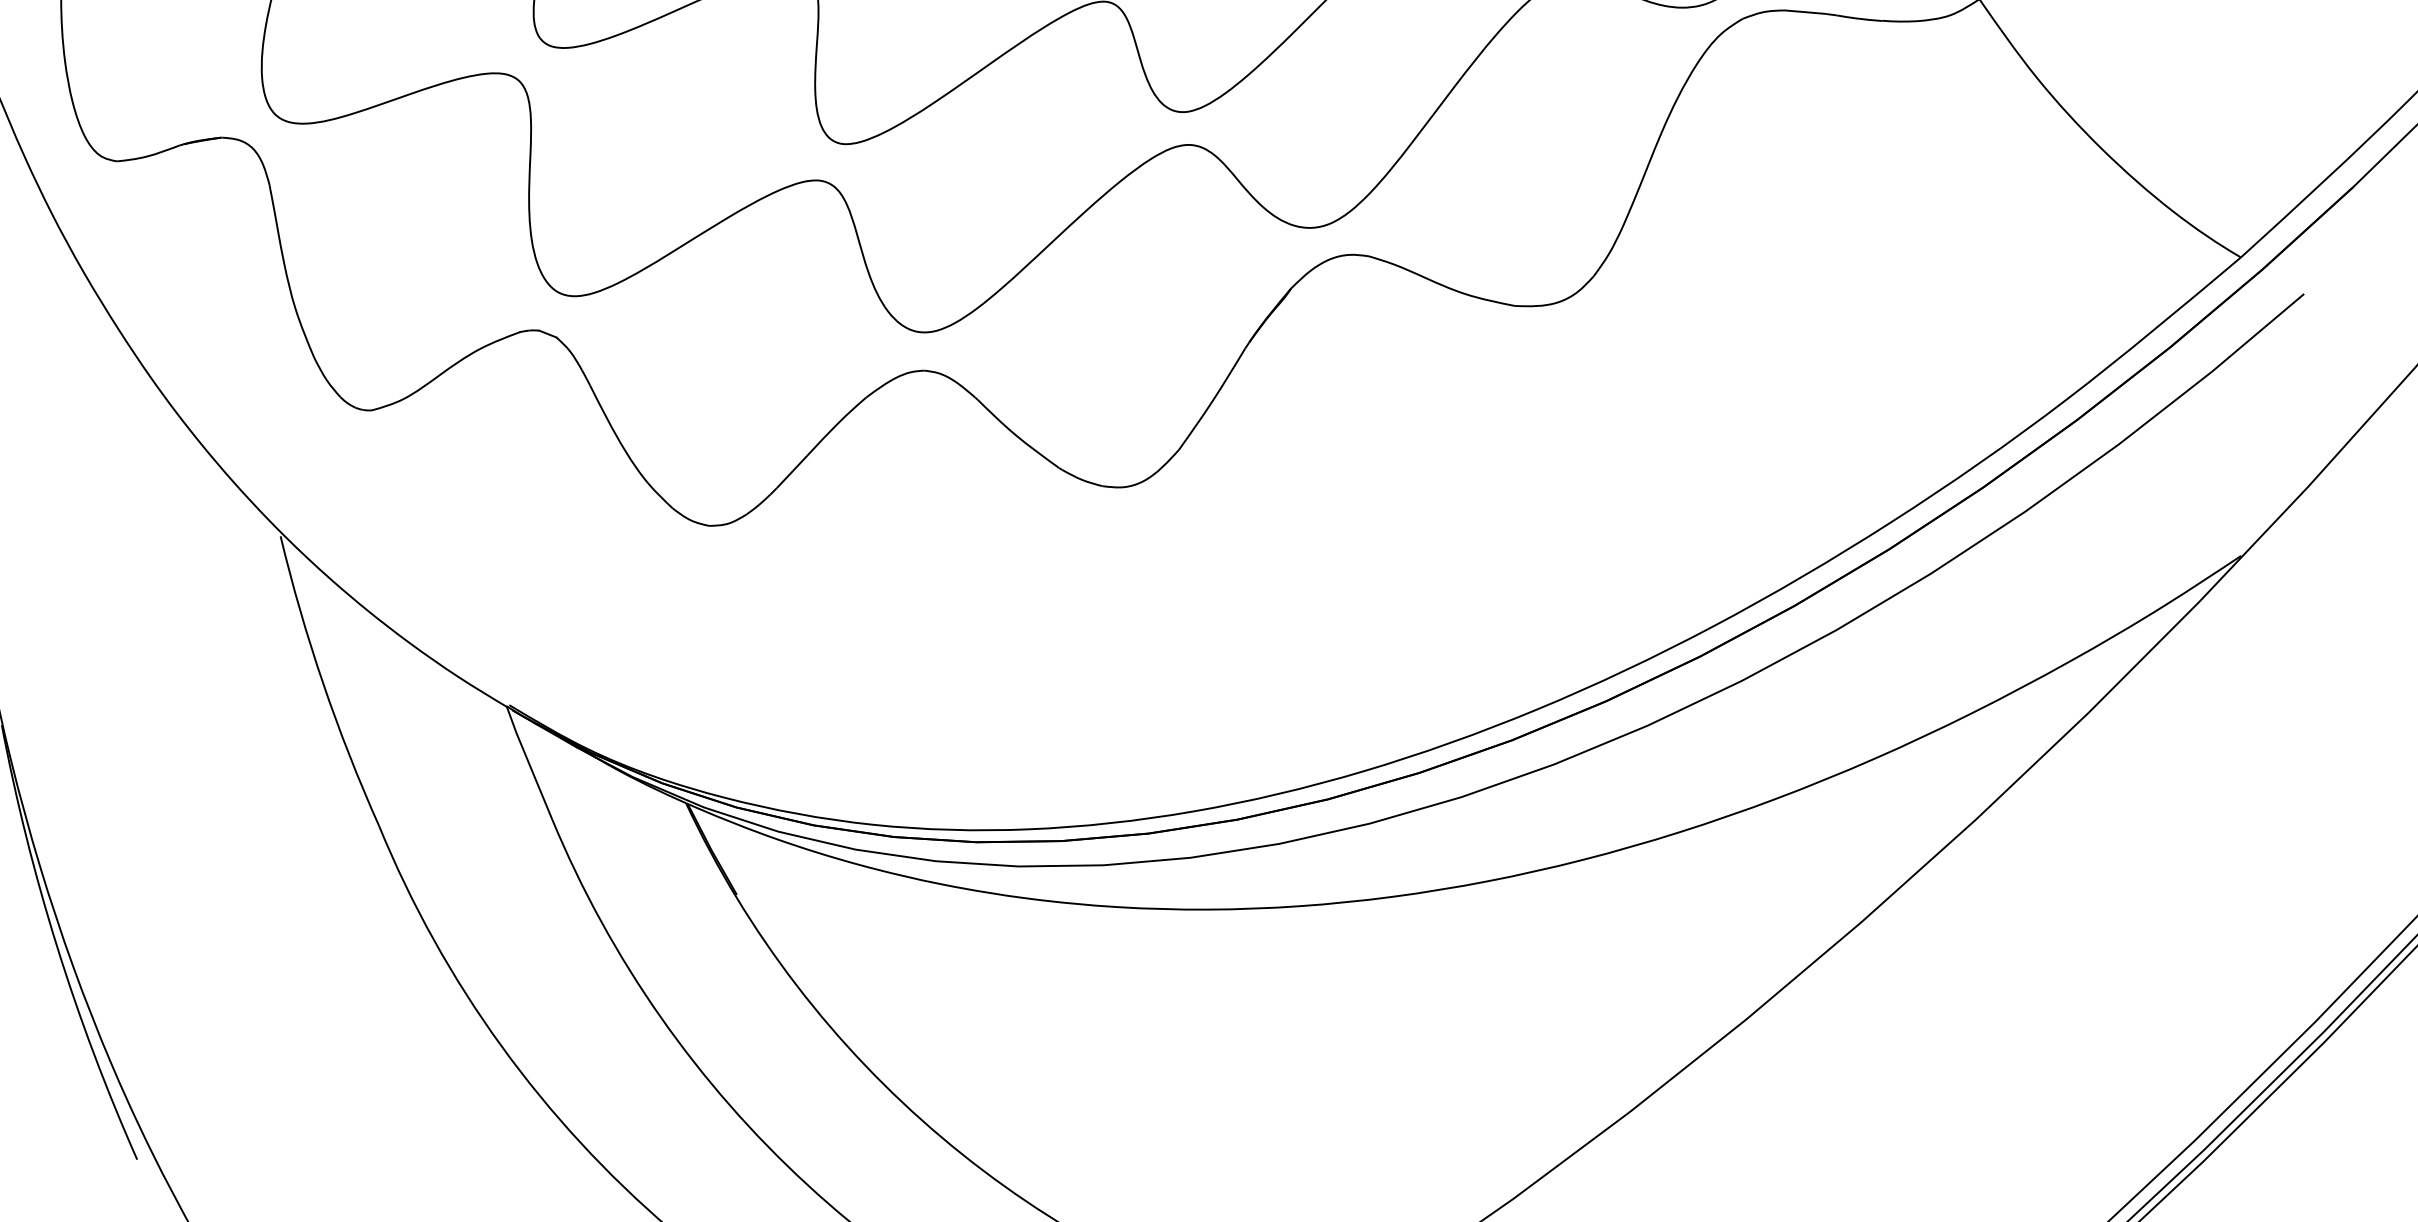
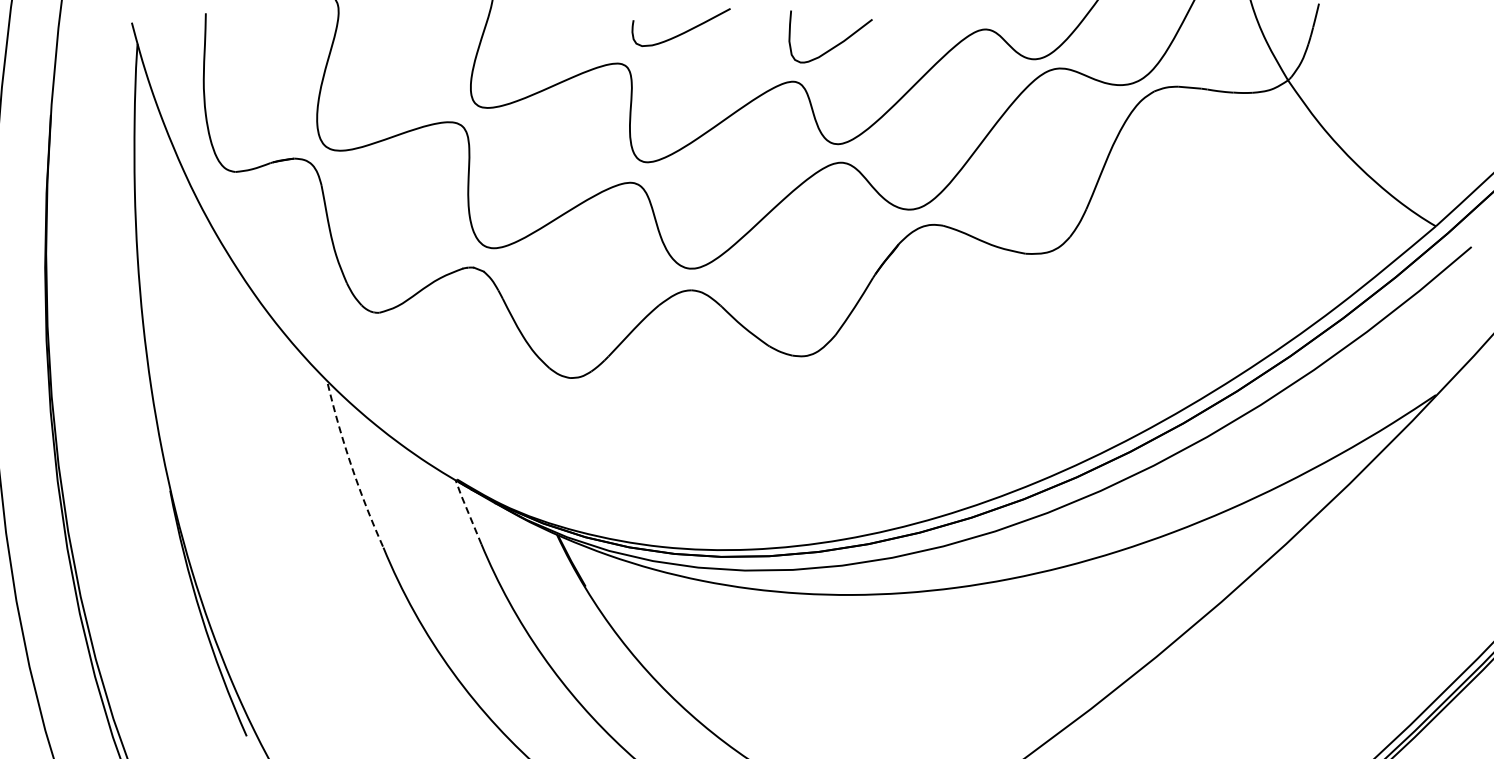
arc: (322, 684) -> (351, 467), solid -> dashed
line: (527, 761) -> (467, 511), solid -> dashed

